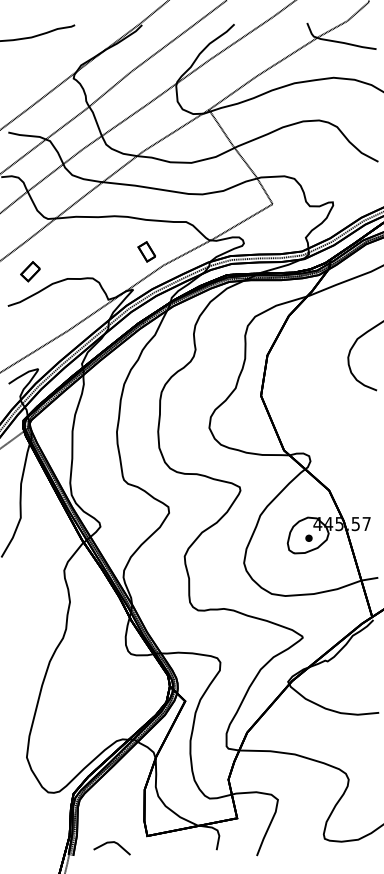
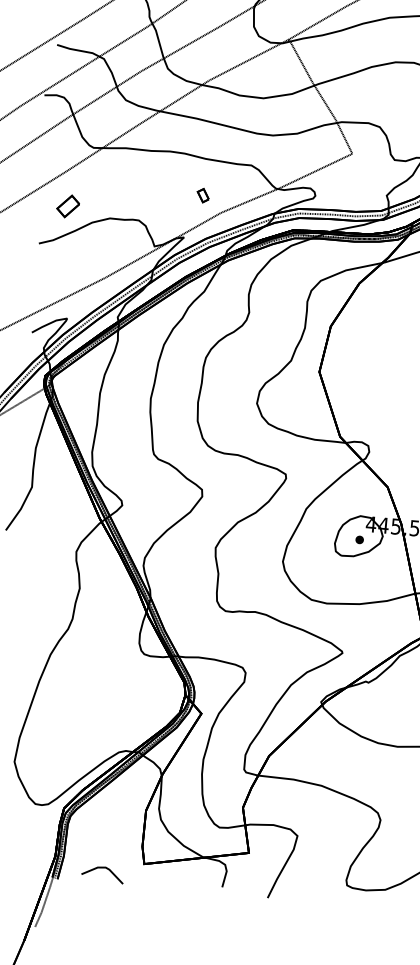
part: (146, 251) -> (203, 195), size x0.6

